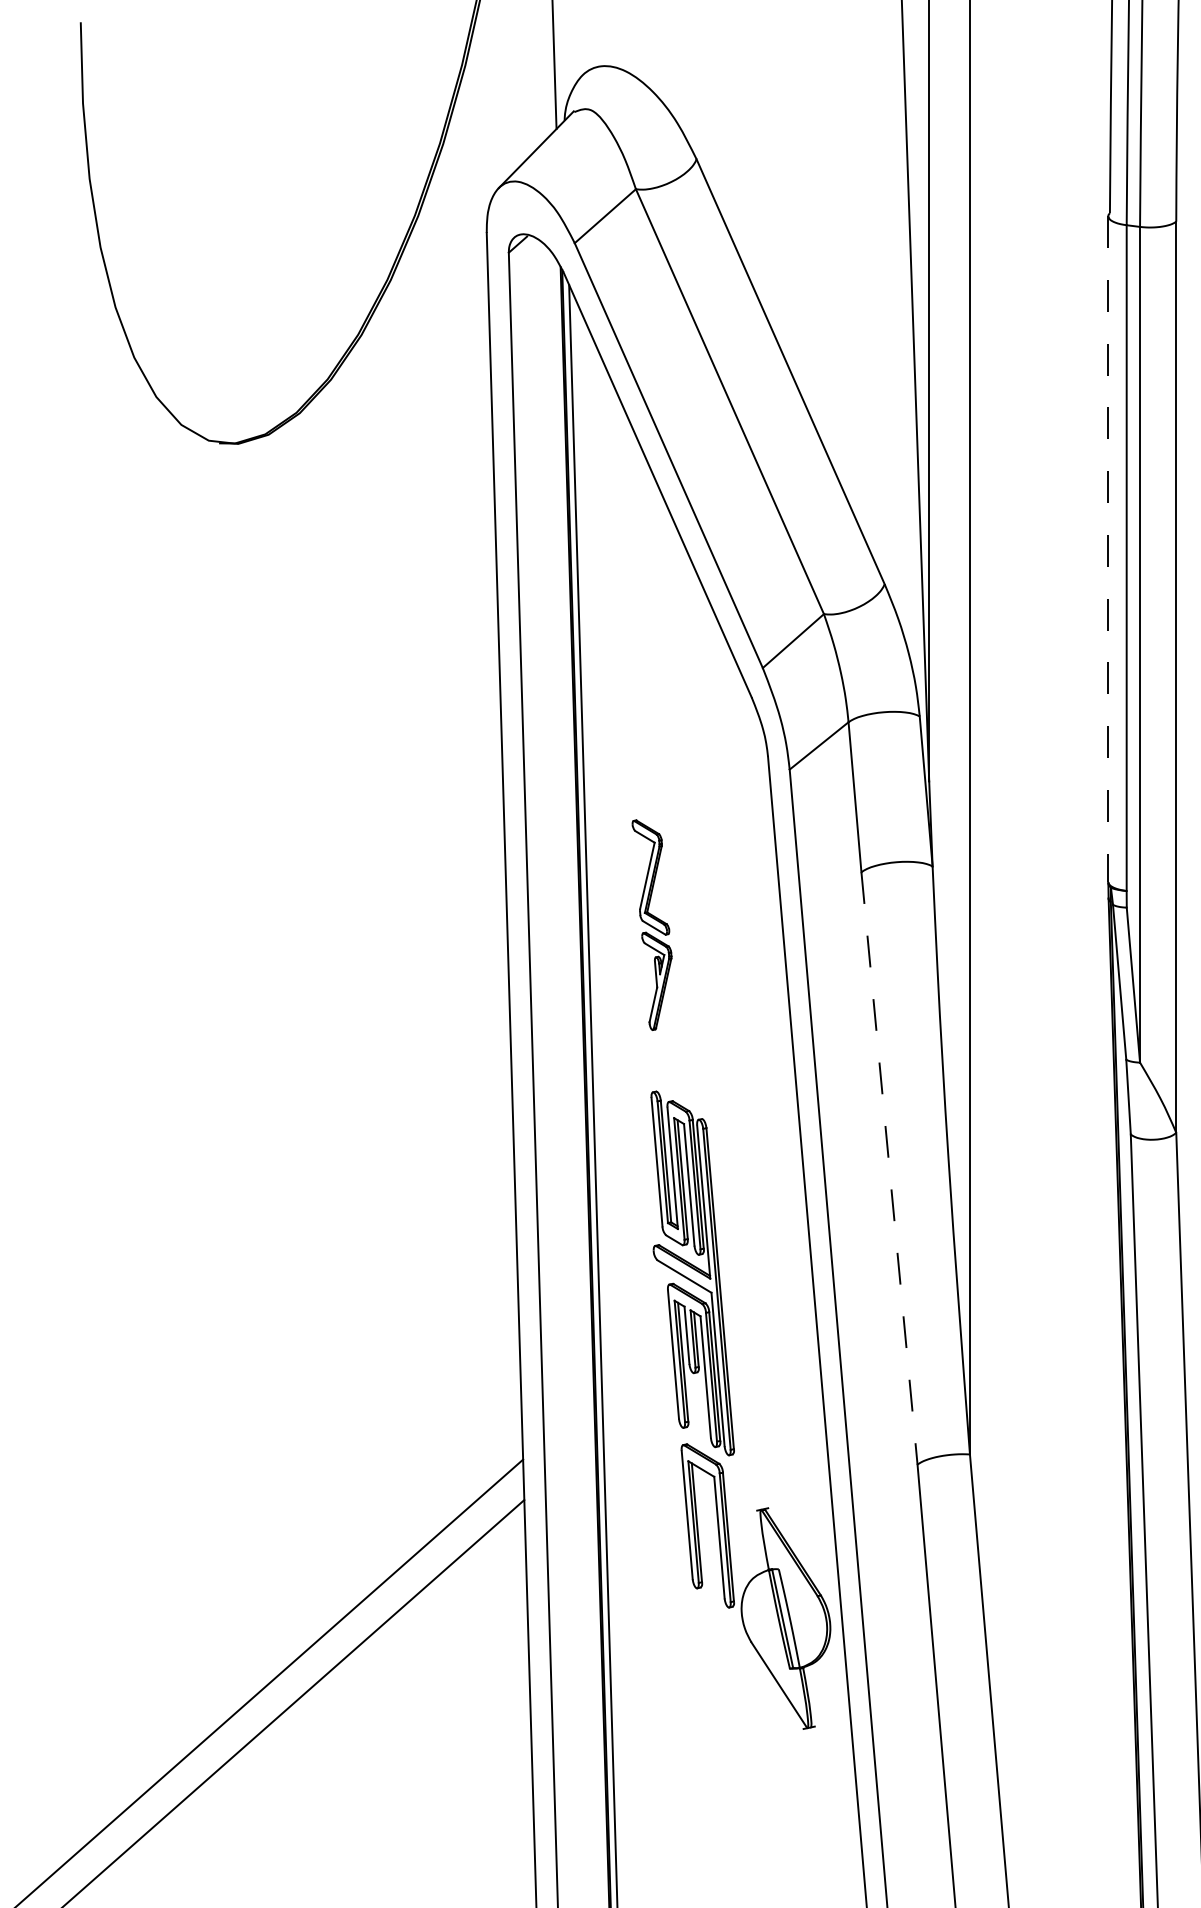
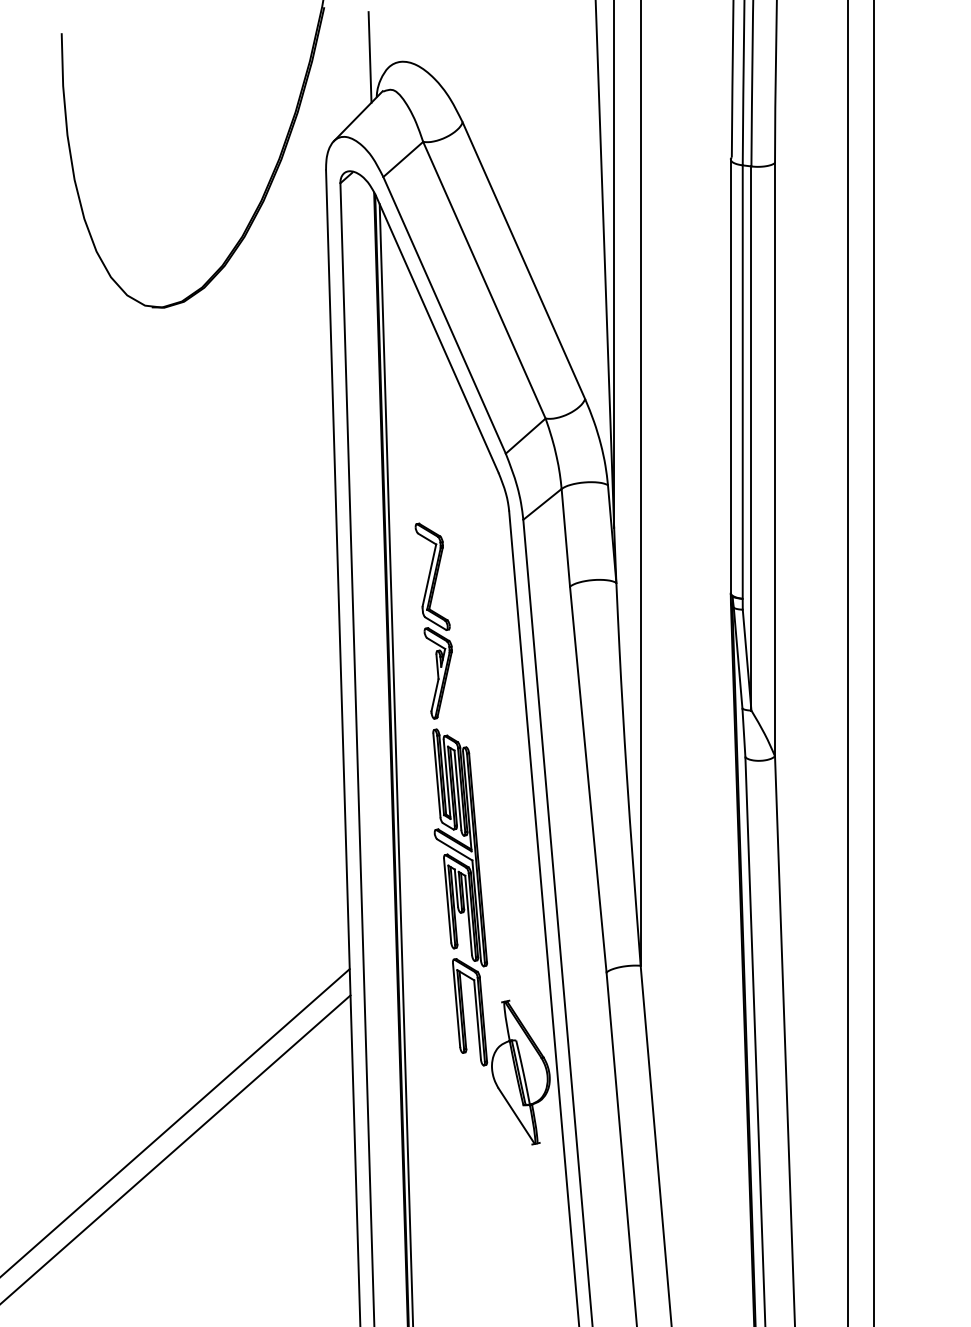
line: (1107, 549) -> (730, 376), dashed -> solid
part: (651, 924) -> (433, 620), size x1.43
line: (889, 1168) -> (588, 779), dashed -> solid

